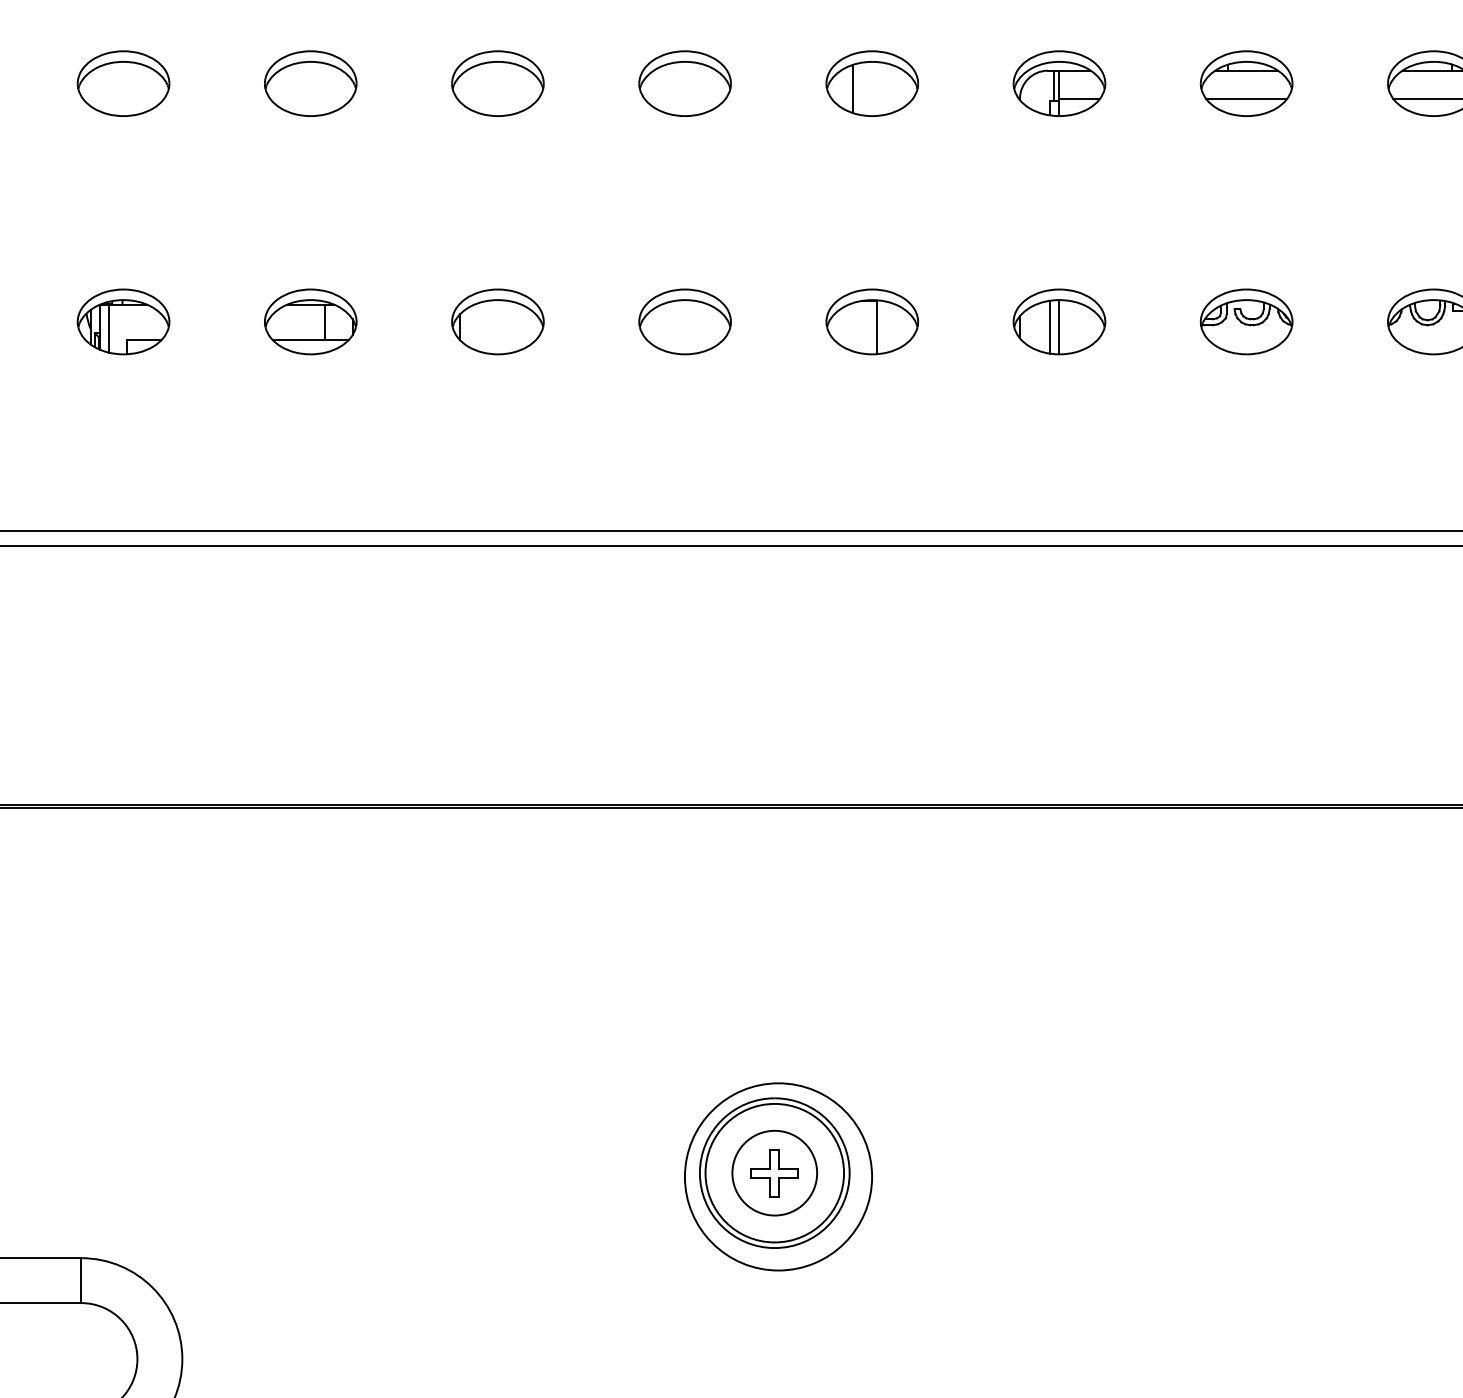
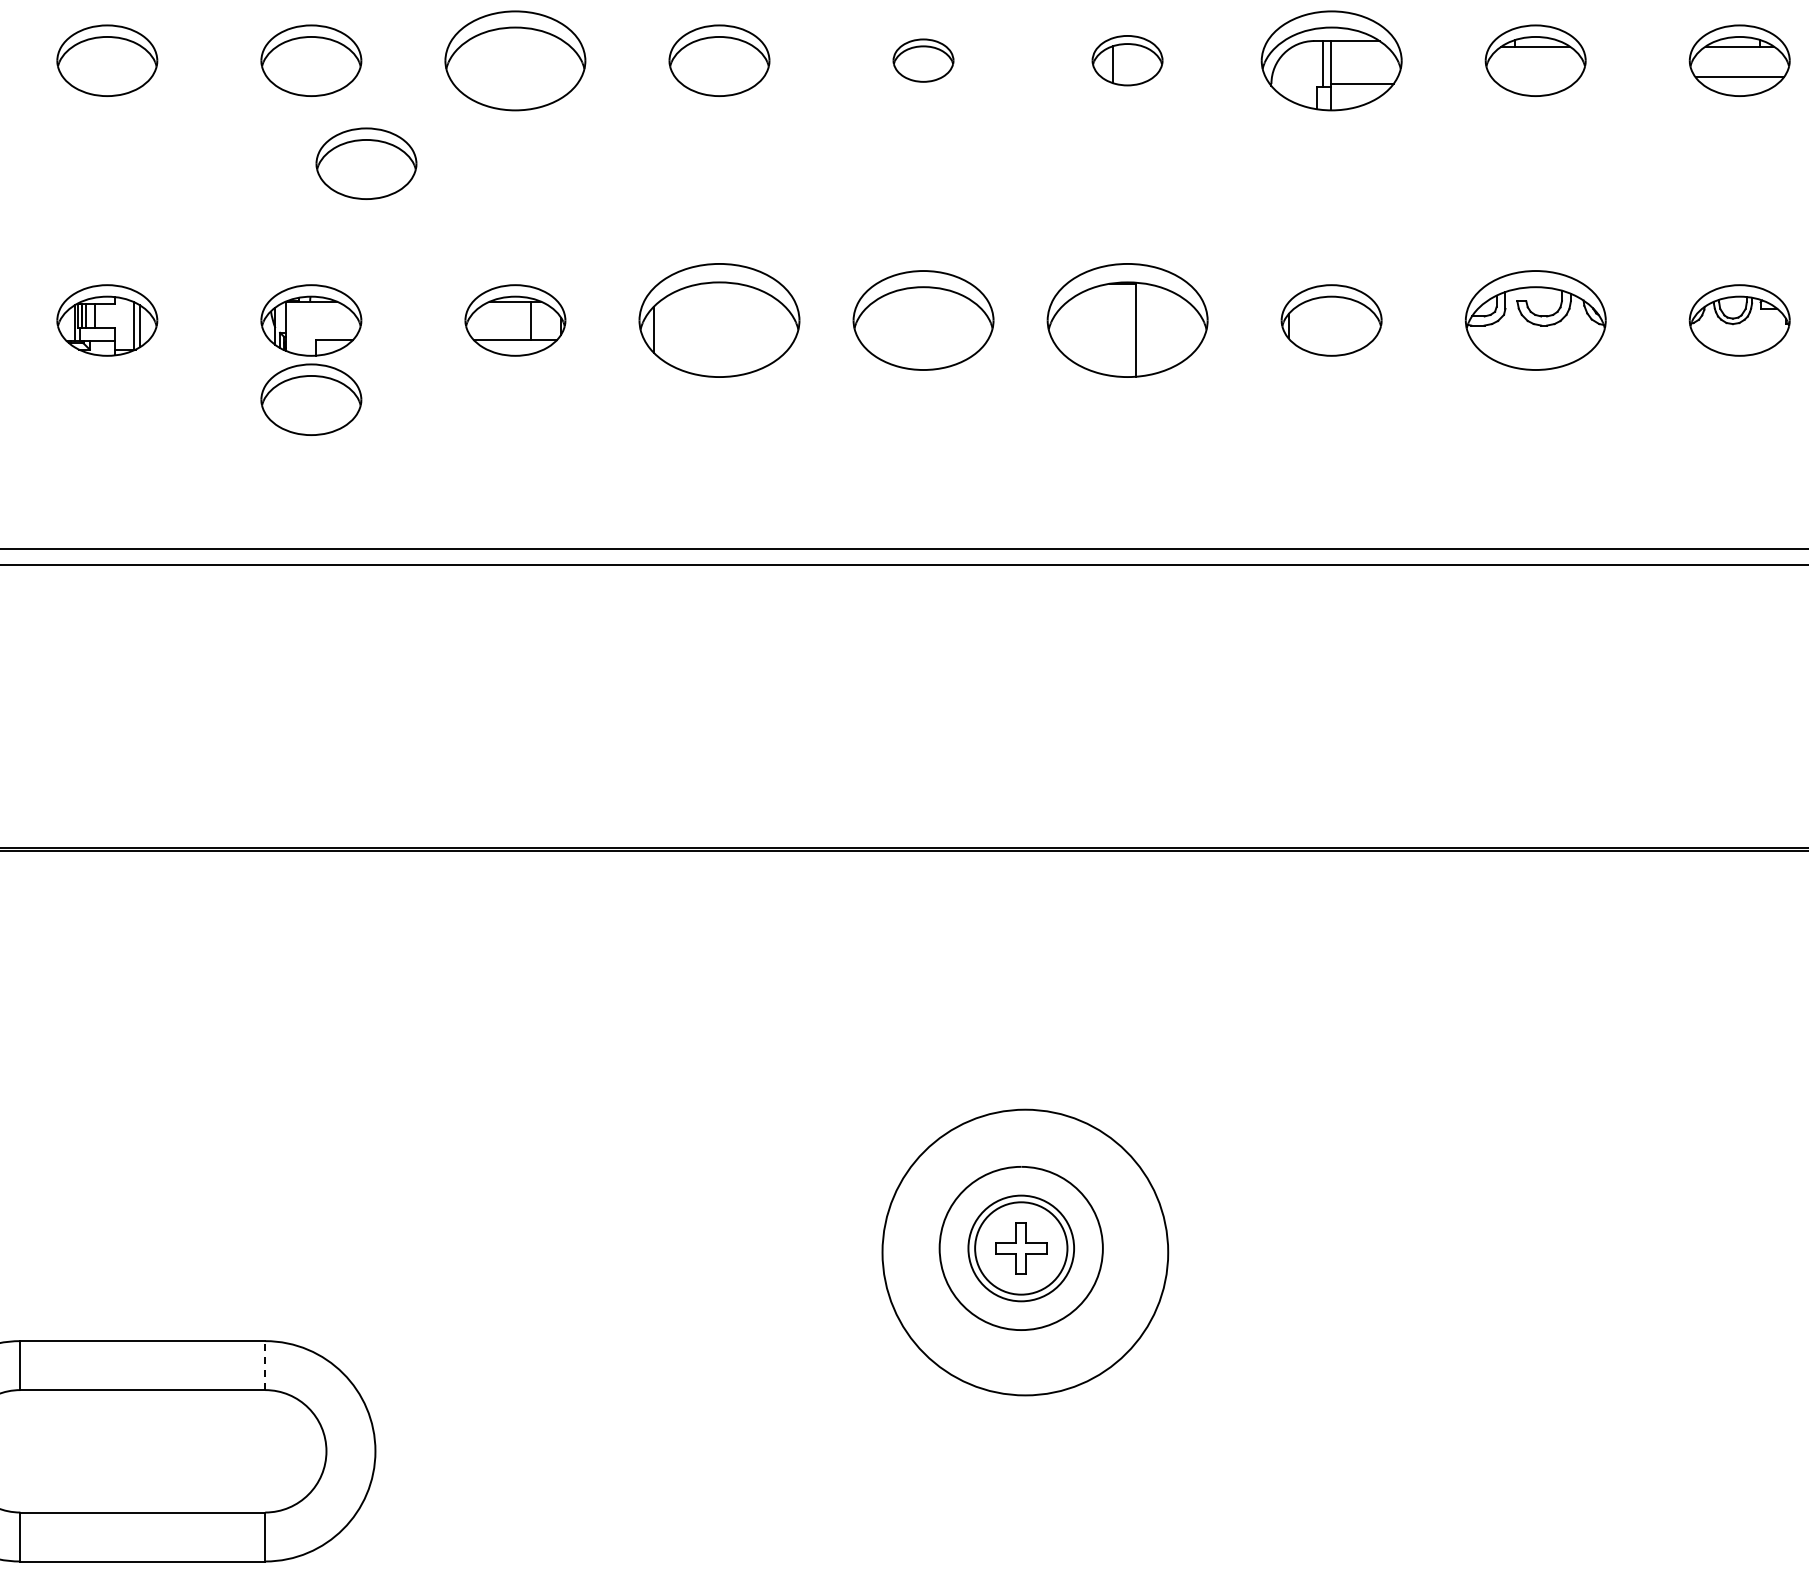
part: (310, 83) -> (515, 60), size x1.4
part: (685, 83) -> (923, 60), size x0.6
part: (872, 83) -> (1127, 60), size x0.7
part: (1059, 83) -> (1331, 60), size x1.4
line: (1246, 99) -> (1535, 77), removed
part: (174, 177) -> (366, 163), added
part: (497, 321) -> (719, 320), size x1.6
part: (685, 321) -> (923, 320), size x1.4
part: (872, 321) -> (1127, 320), size x1.6
part: (1246, 321) -> (1535, 320), size x1.4
line: (1059, 326) -> (1331, 325), removed
line: (1050, 327) -> (1321, 326), removed
line: (109, 328) -> (295, 327), removed
part: (123, 394) -> (311, 399), added
circle: (774, 1172) -> (1020, 1247), size x0.7
circle: (778, 1176) -> (1025, 1252), size x1.4
line: (81, 1280) -> (265, 1365), solid -> dashed

